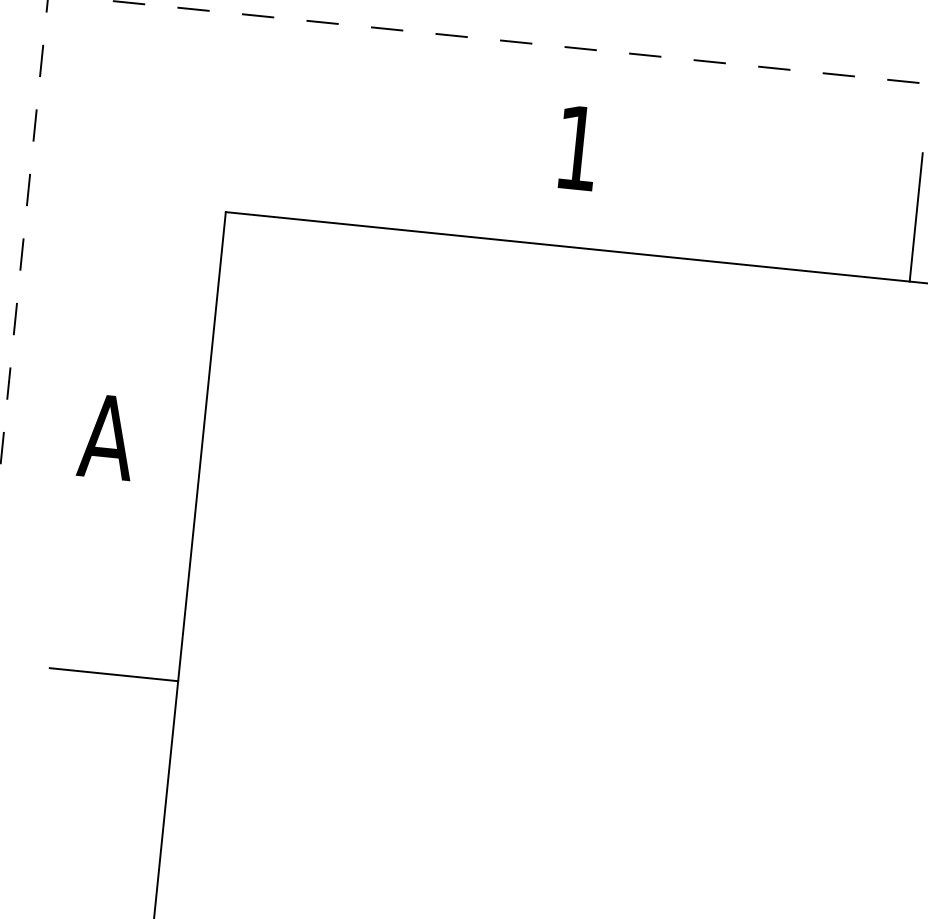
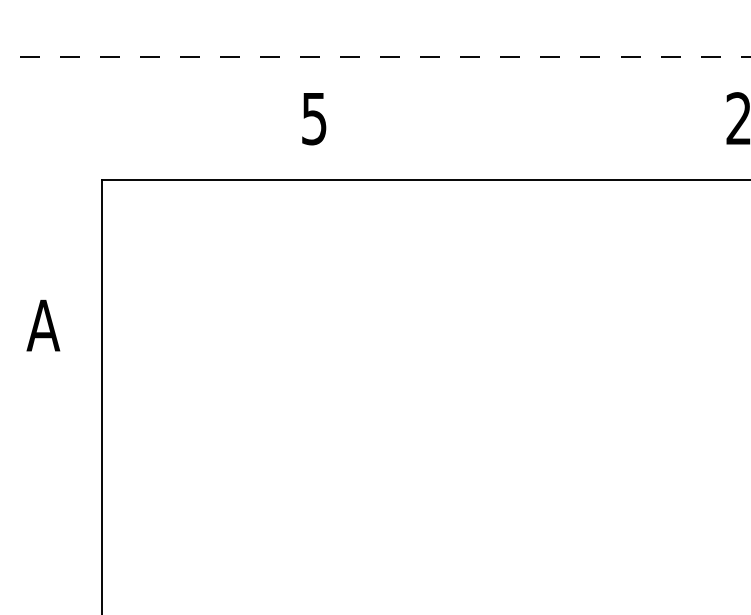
text: (577, 149) -> (314, 119), 1 -> 5
line: (915, 217) -> (526, 140), removed
line: (114, 675) -> (62, 471), removed

